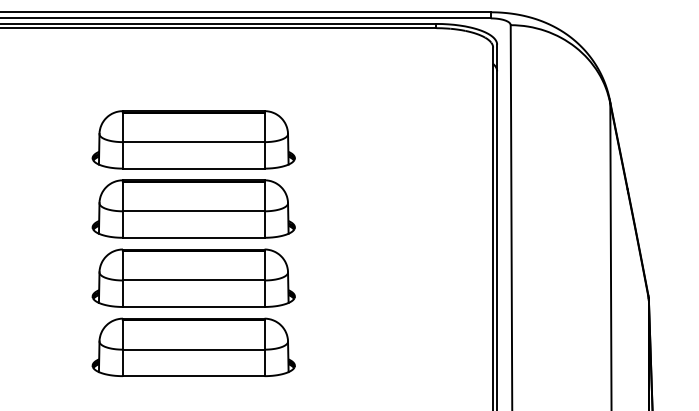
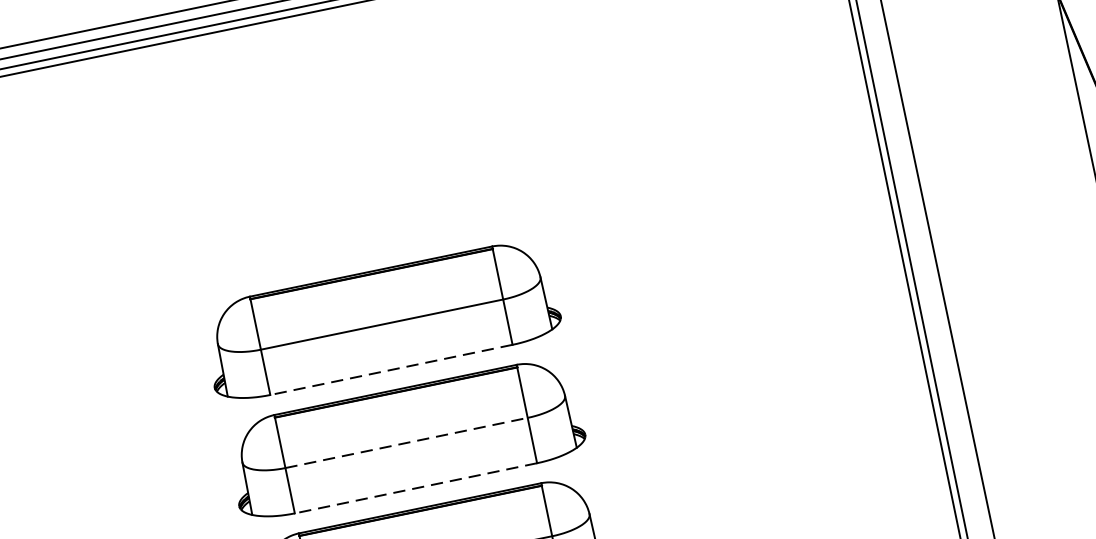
part: (193, 139) -> (356, 201), removed
line: (193, 237) -> (390, 369), solid -> dashed
line: (193, 280) -> (406, 443), solid -> dashed
line: (193, 306) -> (415, 487), solid -> dashed

